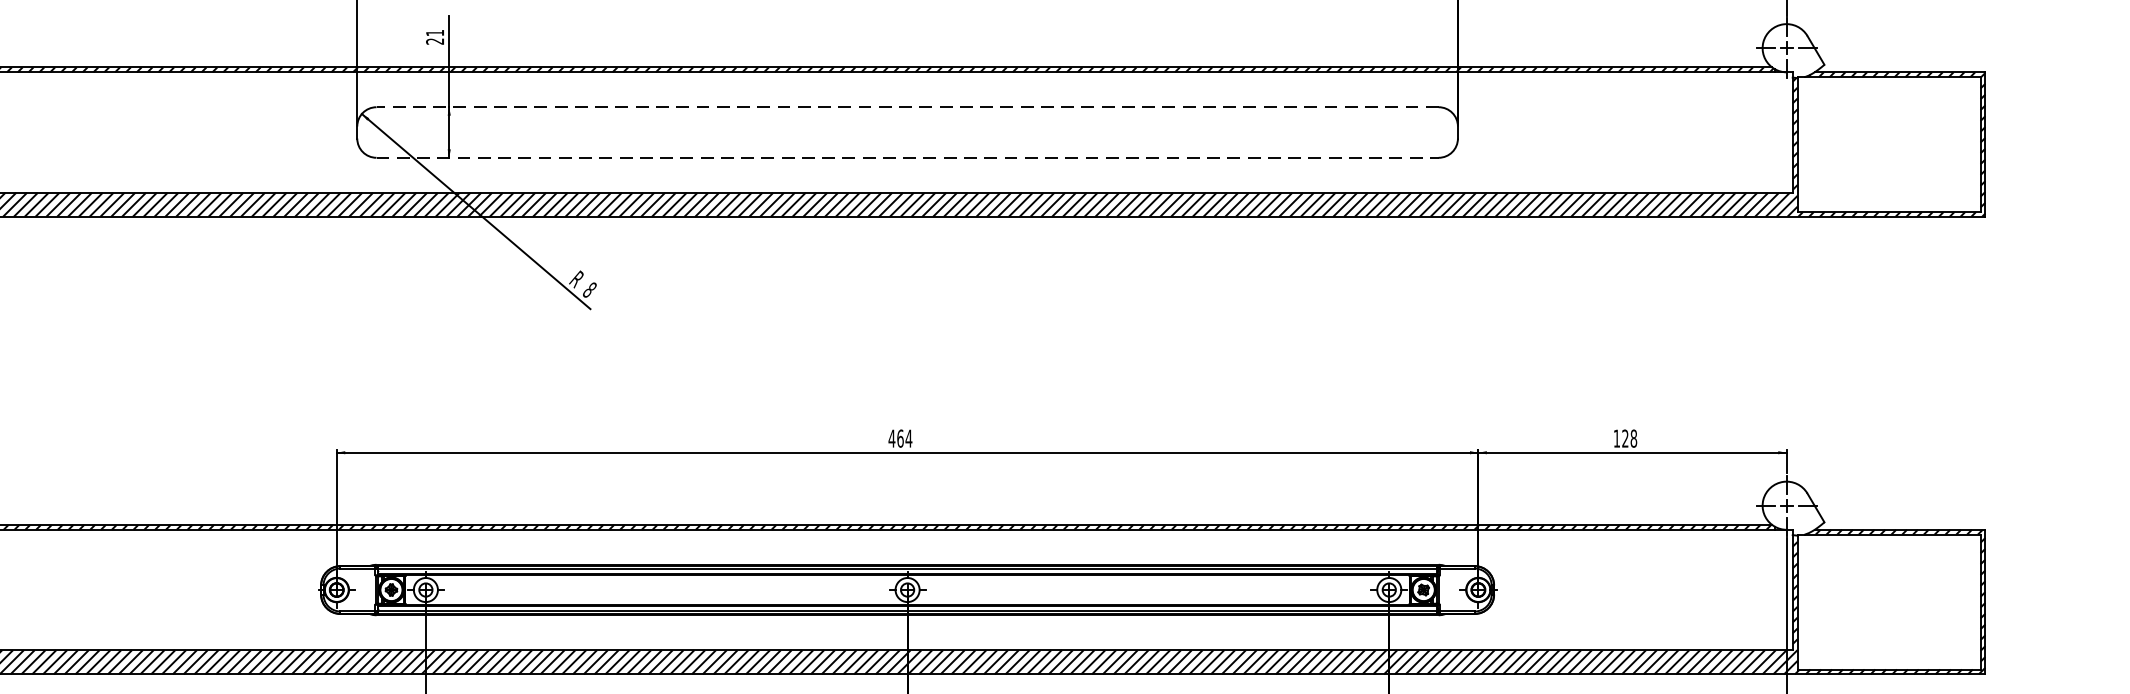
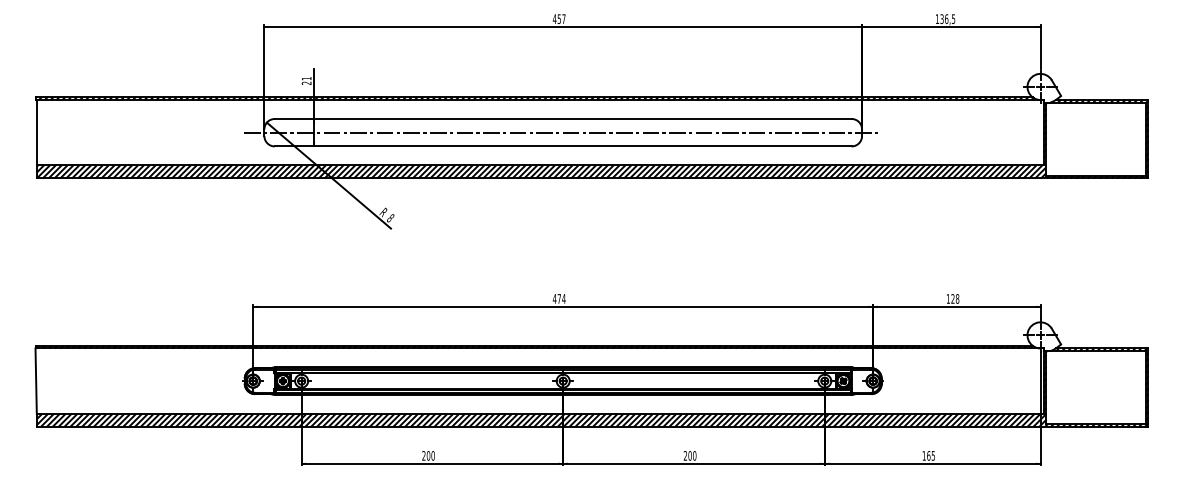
line: (906, 106) -> (562, 118), dashed -> solid
line: (906, 132) -> (562, 132), added
line: (908, 157) -> (563, 146), dashed -> solid
text: (900, 437) -> (559, 298), 464 -> 474

